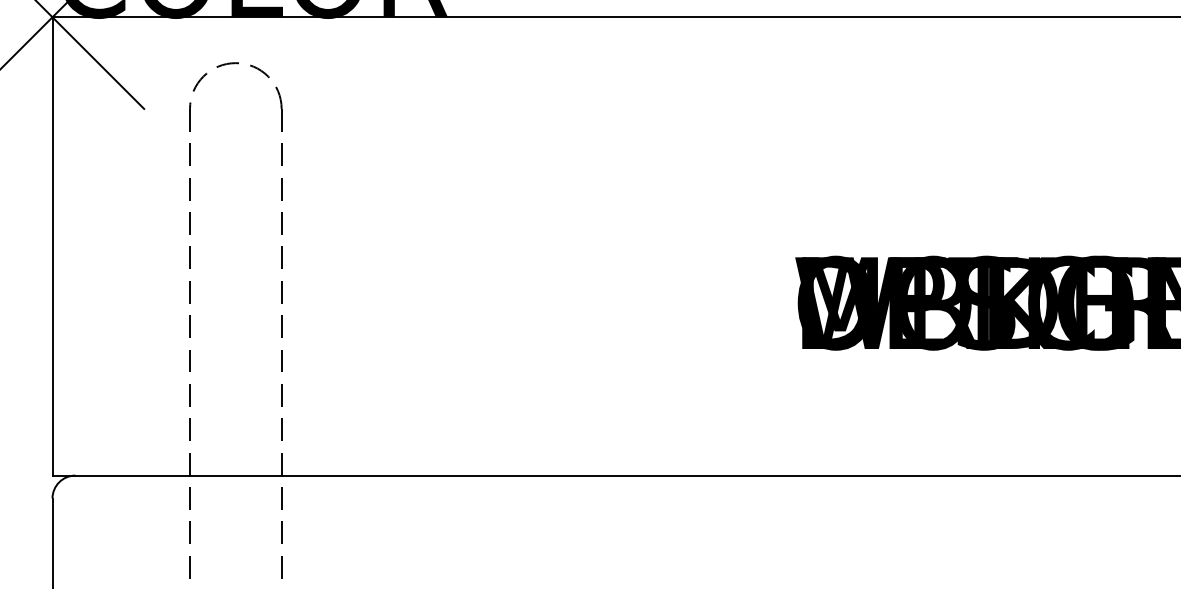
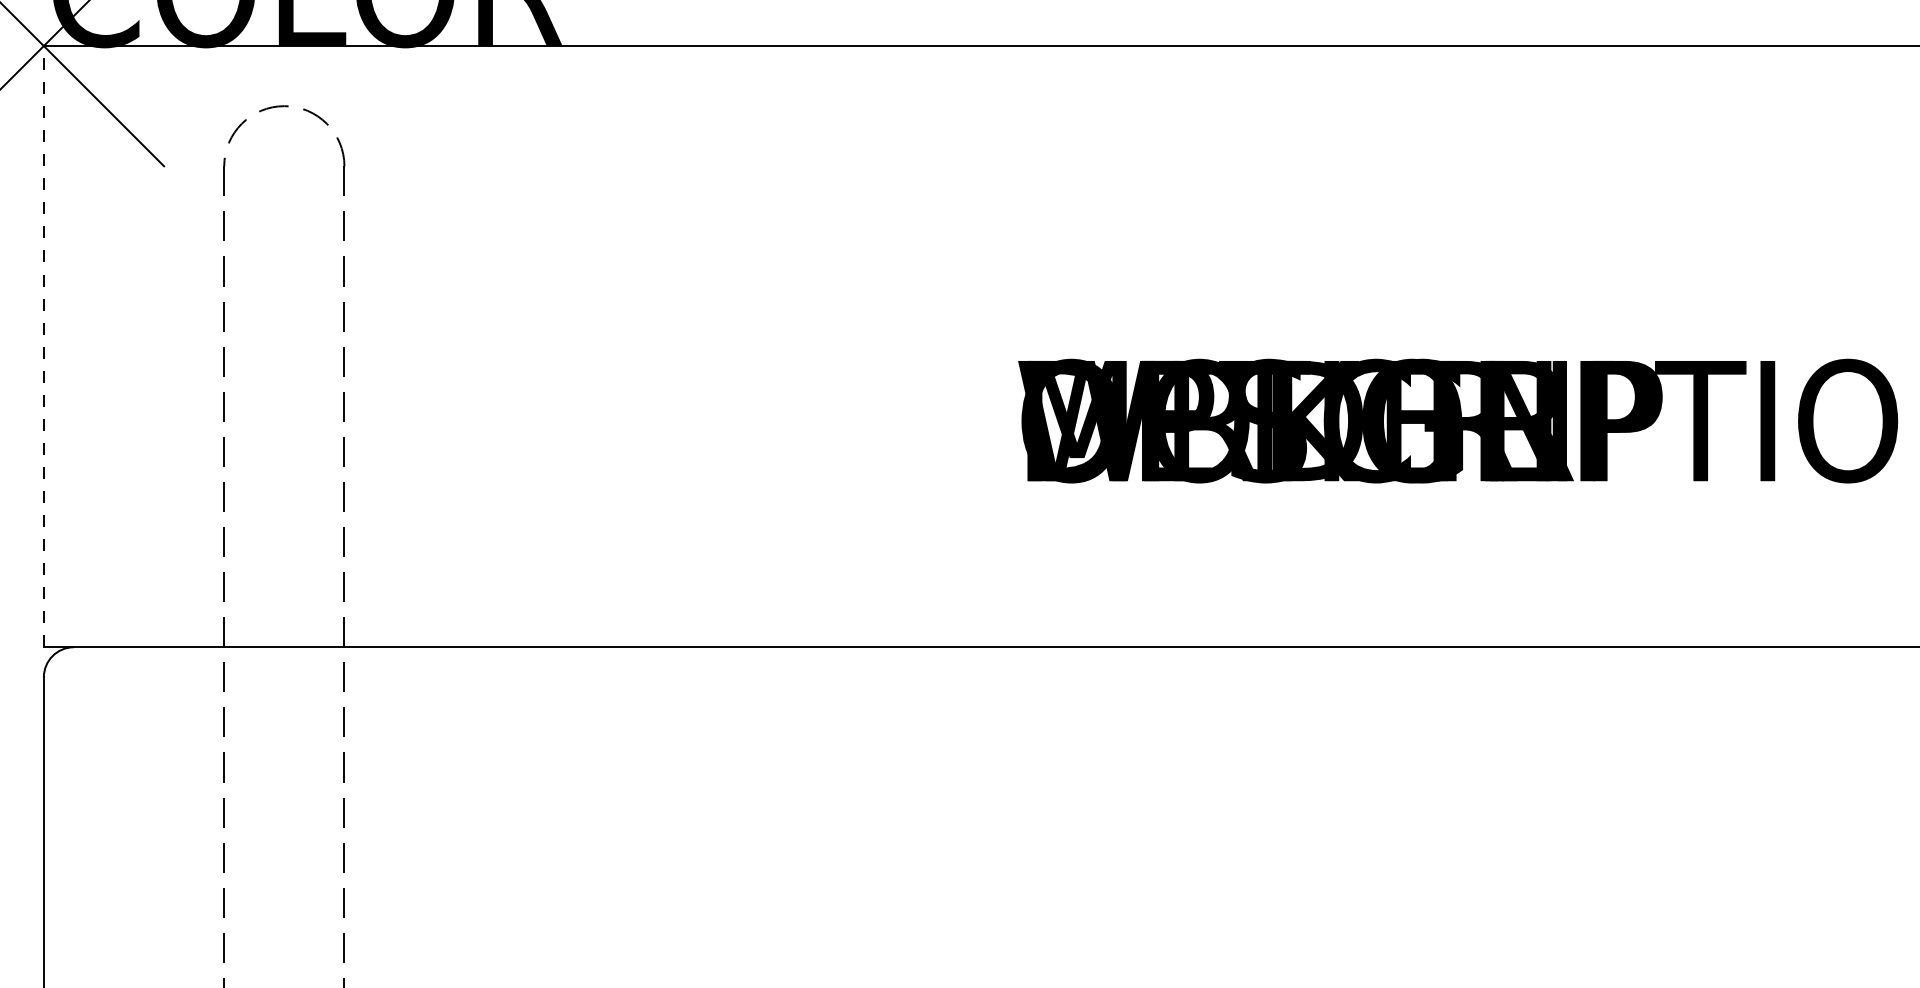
line: (52, 246) -> (43, 346), solid -> dashed

